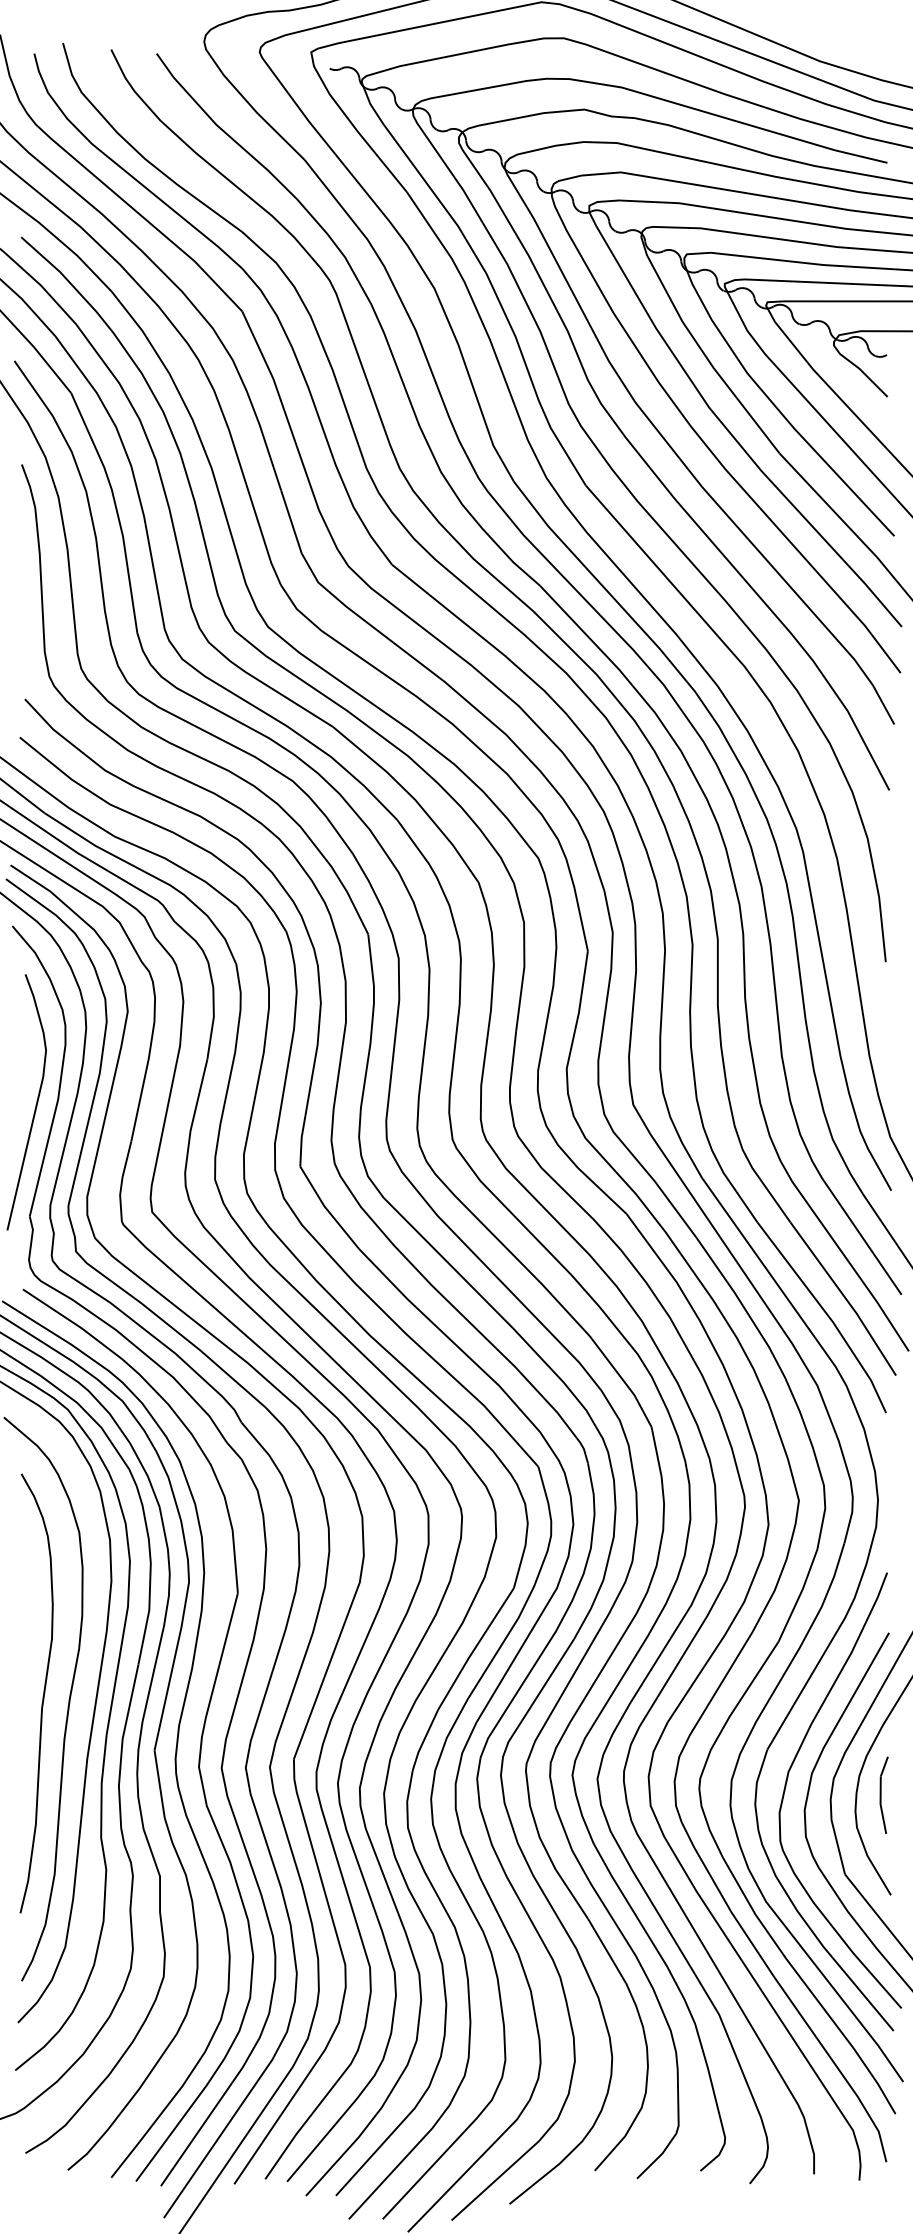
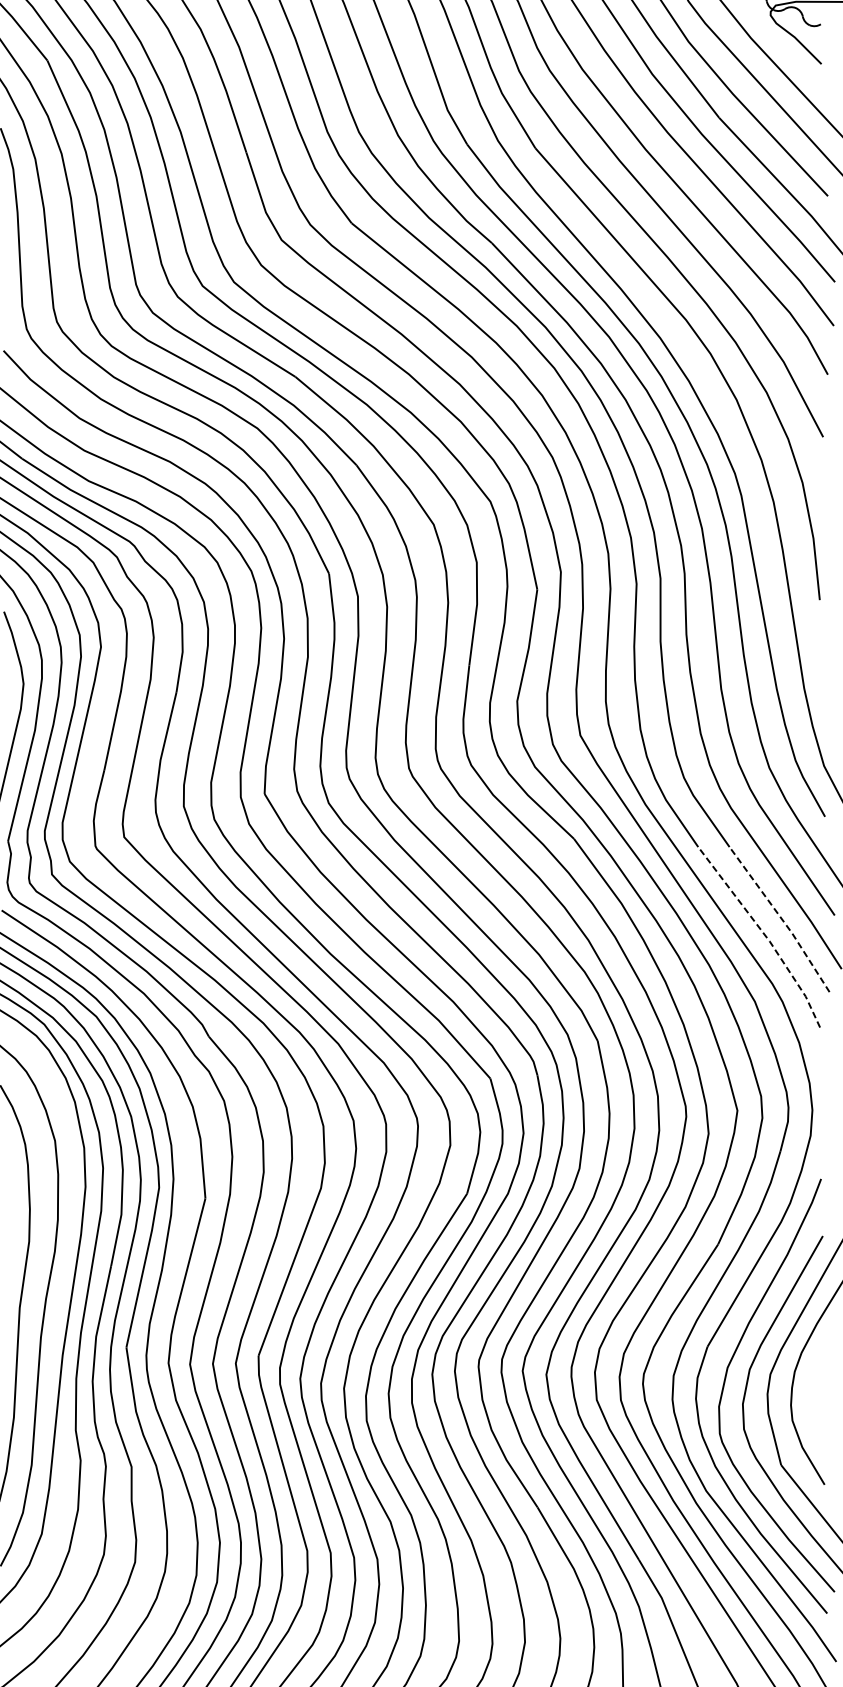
line: (845, 1298) -> (781, 919), solid -> dashed
line: (828, 1315) -> (765, 935), solid -> dashed
part: (883, 1794) -> (817, 1389), removed

